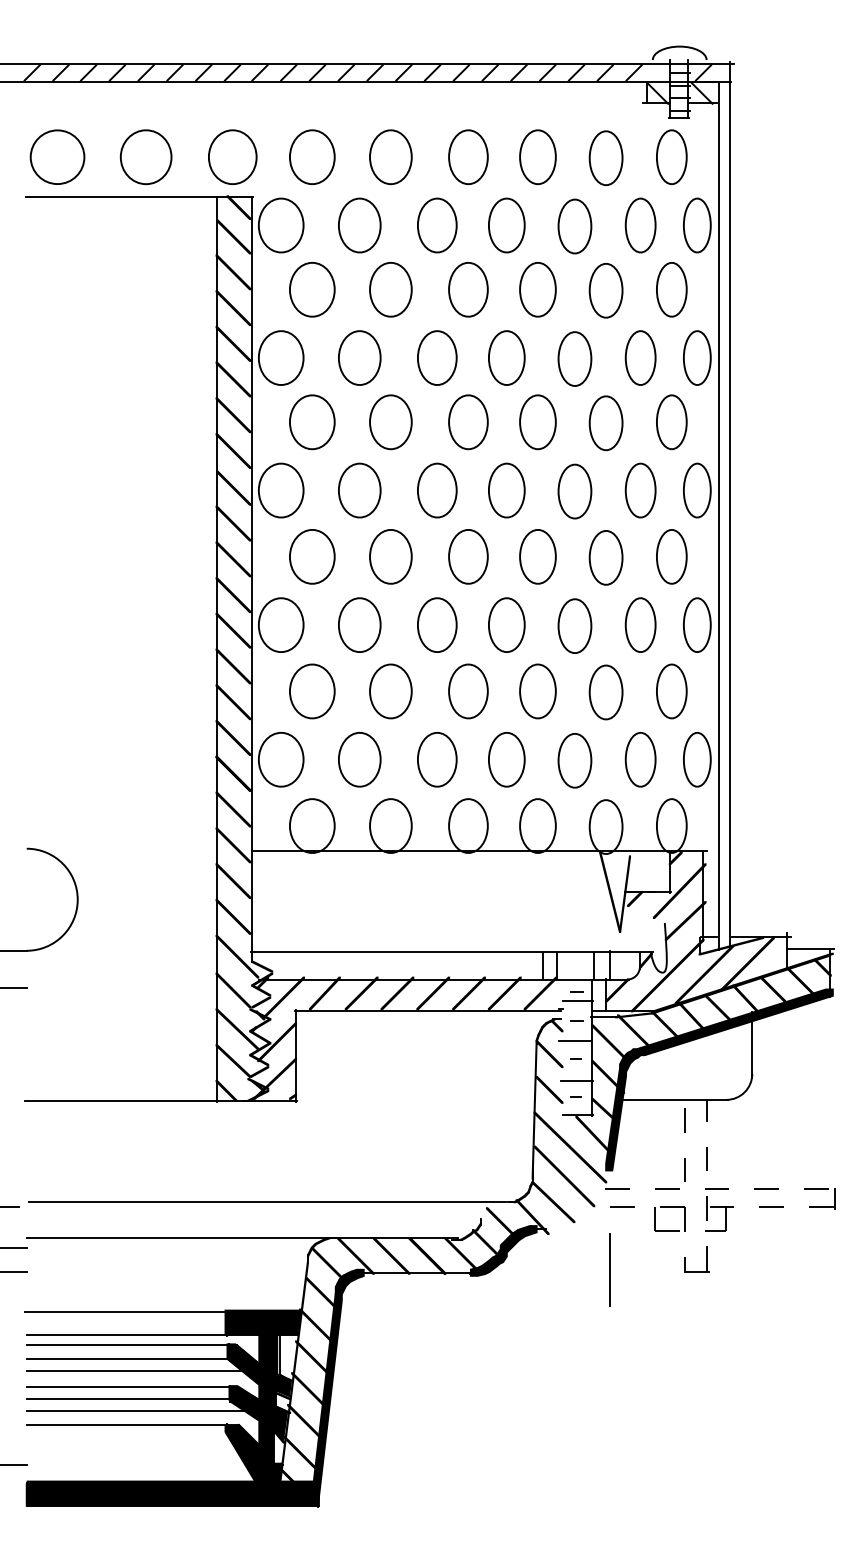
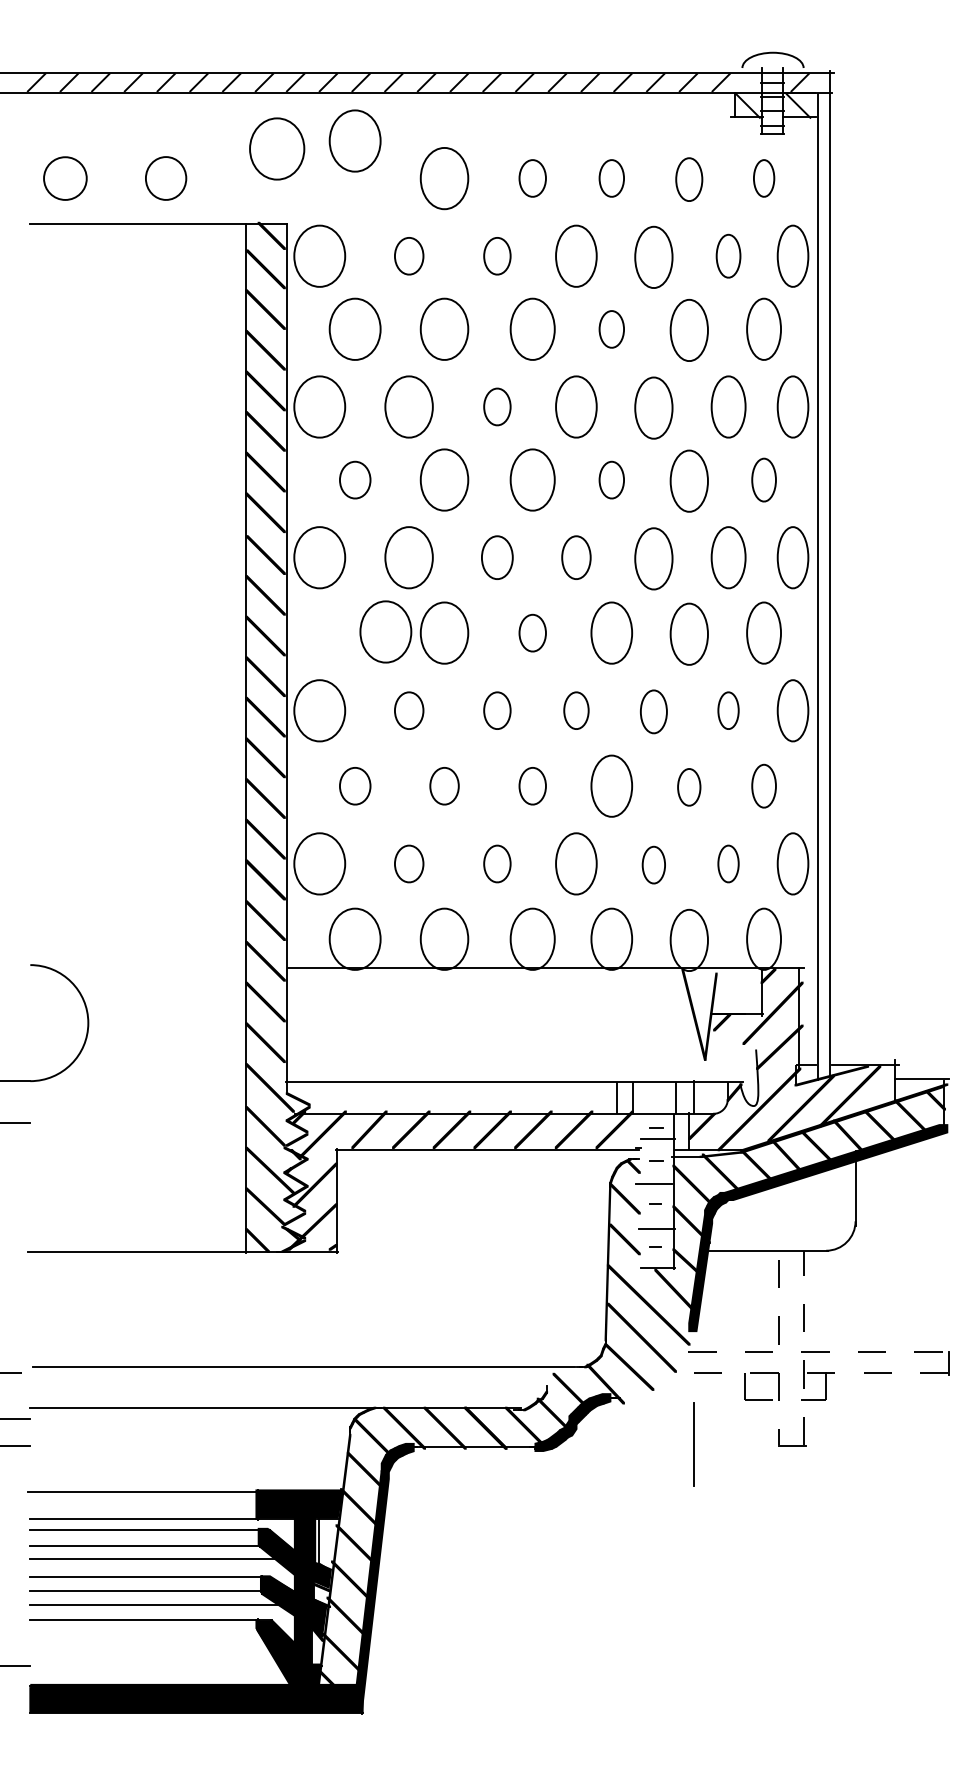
part: (145, 156) -> (165, 177), size x0.7
part: (232, 156) -> (276, 148), moved
part: (312, 156) -> (355, 140), moved
part: (468, 156) -> (532, 177), size x0.6
part: (537, 156) -> (611, 177), size x0.6
part: (671, 156) -> (763, 177), size x0.6
circle: (57, 157) -> (65, 178), size x0.7
part: (605, 157) -> (688, 178), size x0.7
part: (359, 225) -> (408, 256), size x0.6
part: (437, 225) -> (497, 256), size x0.6
part: (640, 225) -> (728, 256), size x0.7
part: (537, 289) -> (611, 329), size x0.6
part: (437, 357) -> (497, 406), size x0.6
part: (312, 422) -> (355, 480), size x0.6
part: (537, 422) -> (611, 480), size x0.6
part: (671, 422) -> (763, 480), size x0.7
part: (437, 490) -> (497, 557), size x0.7
part: (506, 490) -> (576, 557), size x0.7
part: (312, 556) -> (386, 631), moved
part: (468, 556) -> (532, 632), size x0.6
part: (359, 624) -> (408, 710), size x0.6
part: (437, 624) -> (497, 710), size x0.6
part: (506, 624) -> (576, 710), size x0.6
part: (640, 624) -> (728, 710), size x0.6
part: (574, 625) -> (653, 711), size x0.7
part: (312, 691) -> (355, 786), size x0.6
part: (390, 691) -> (444, 786), size x0.6
part: (468, 691) -> (532, 786), size x0.6
part: (671, 691) -> (763, 786), size x0.7
part: (605, 692) -> (688, 787), size x0.6
part: (359, 759) -> (408, 863), size x0.6
part: (437, 759) -> (497, 863), size x0.6
part: (640, 759) -> (728, 863), size x0.6
part: (574, 760) -> (653, 864), size x0.6

